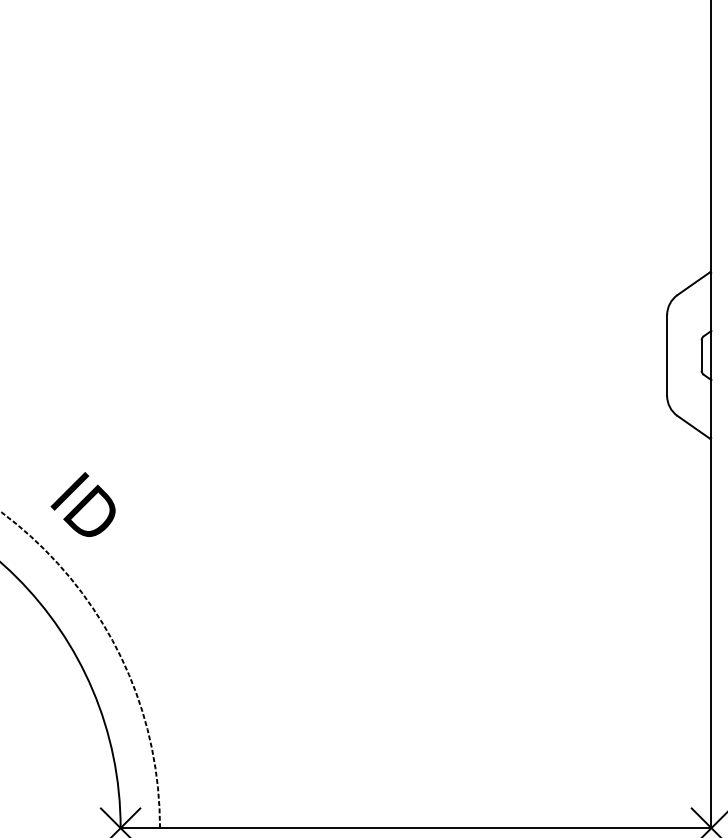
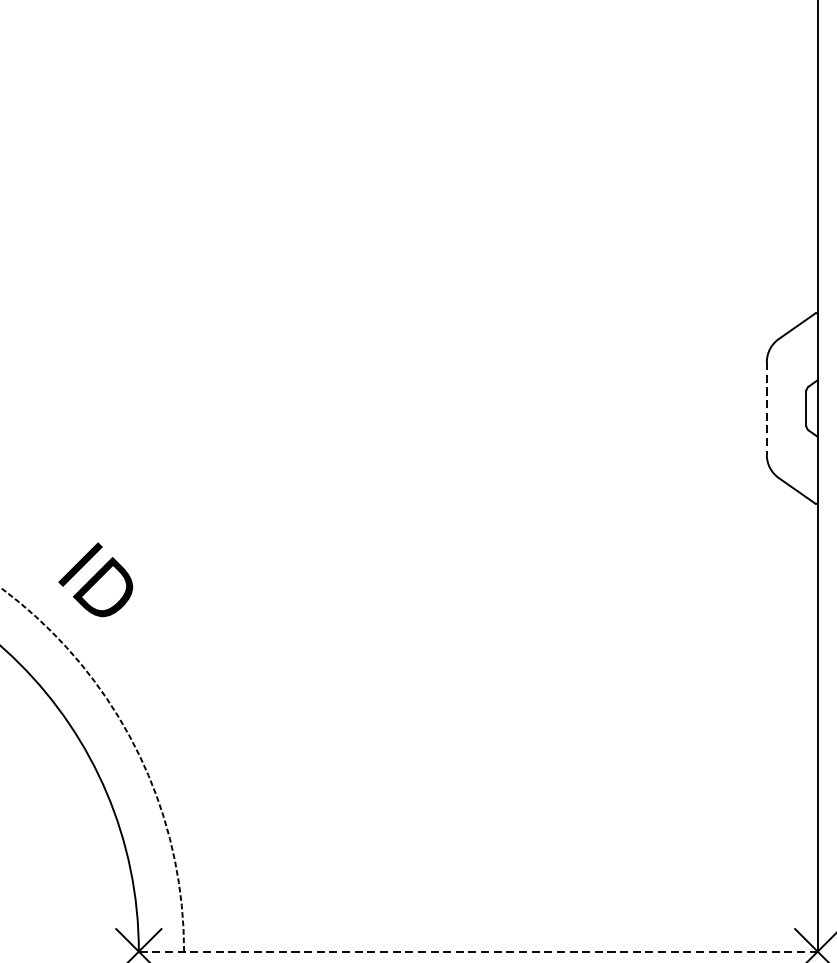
line: (667, 356) -> (767, 409), solid -> dashed
line: (415, 828) -> (477, 952), solid -> dashed

